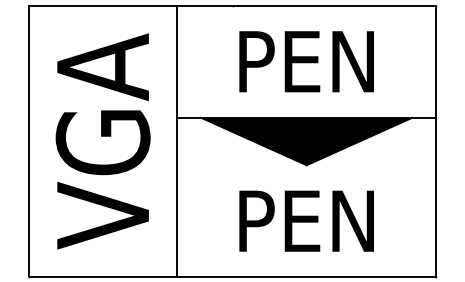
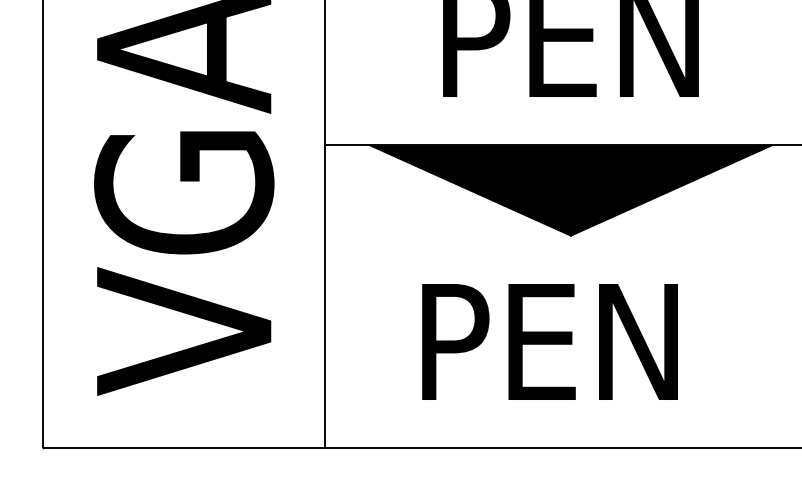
text: (306, 220) -> (549, 340), moved

